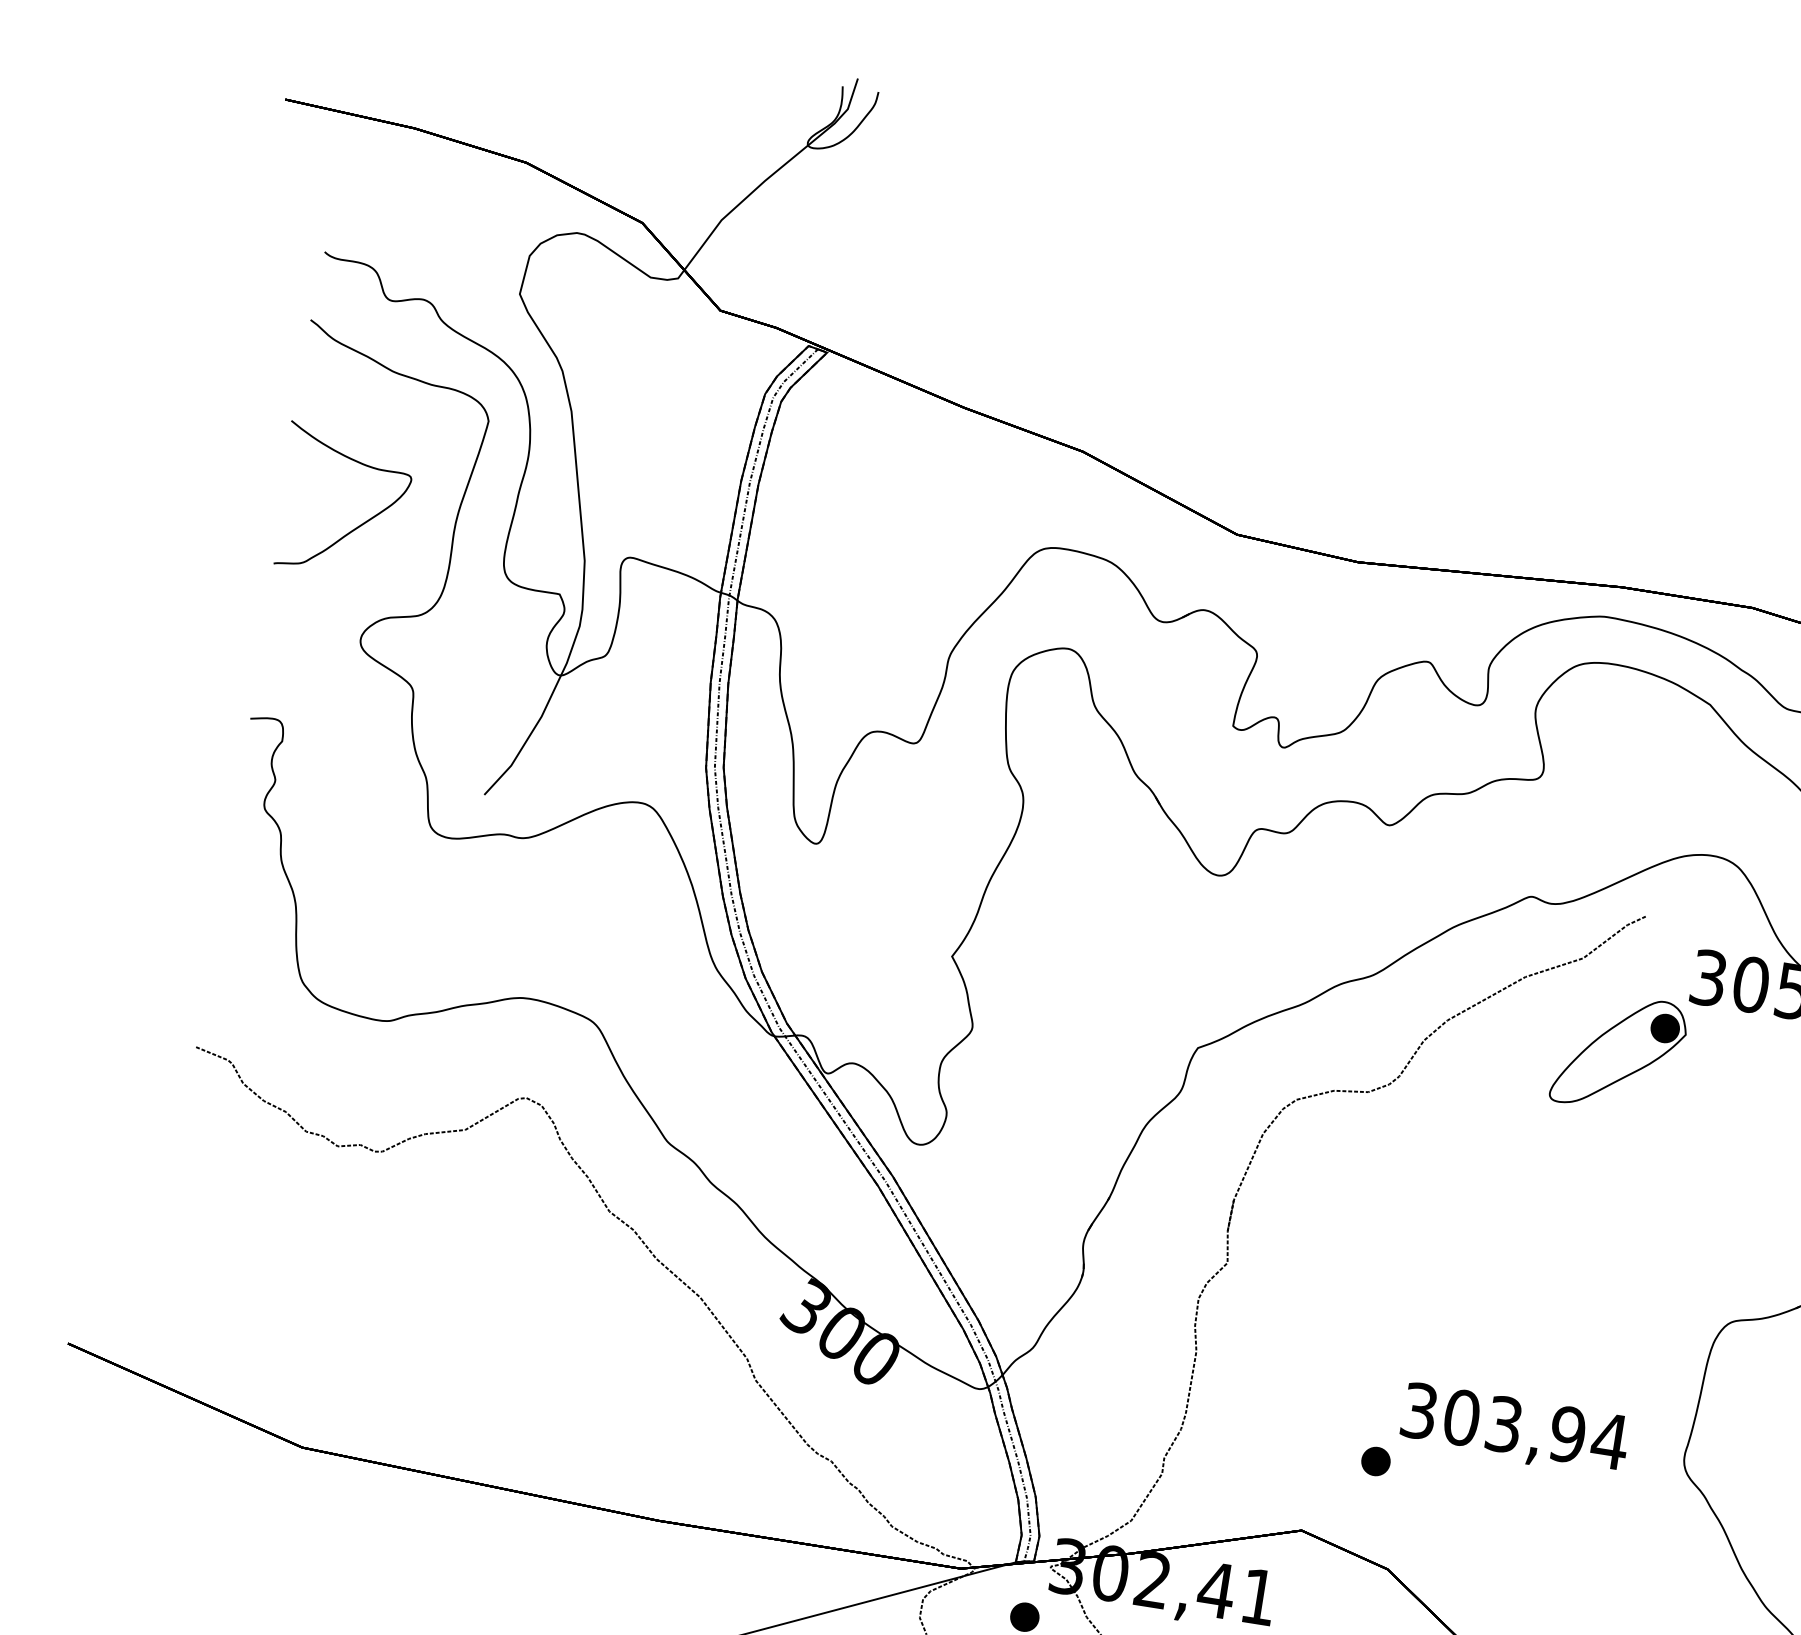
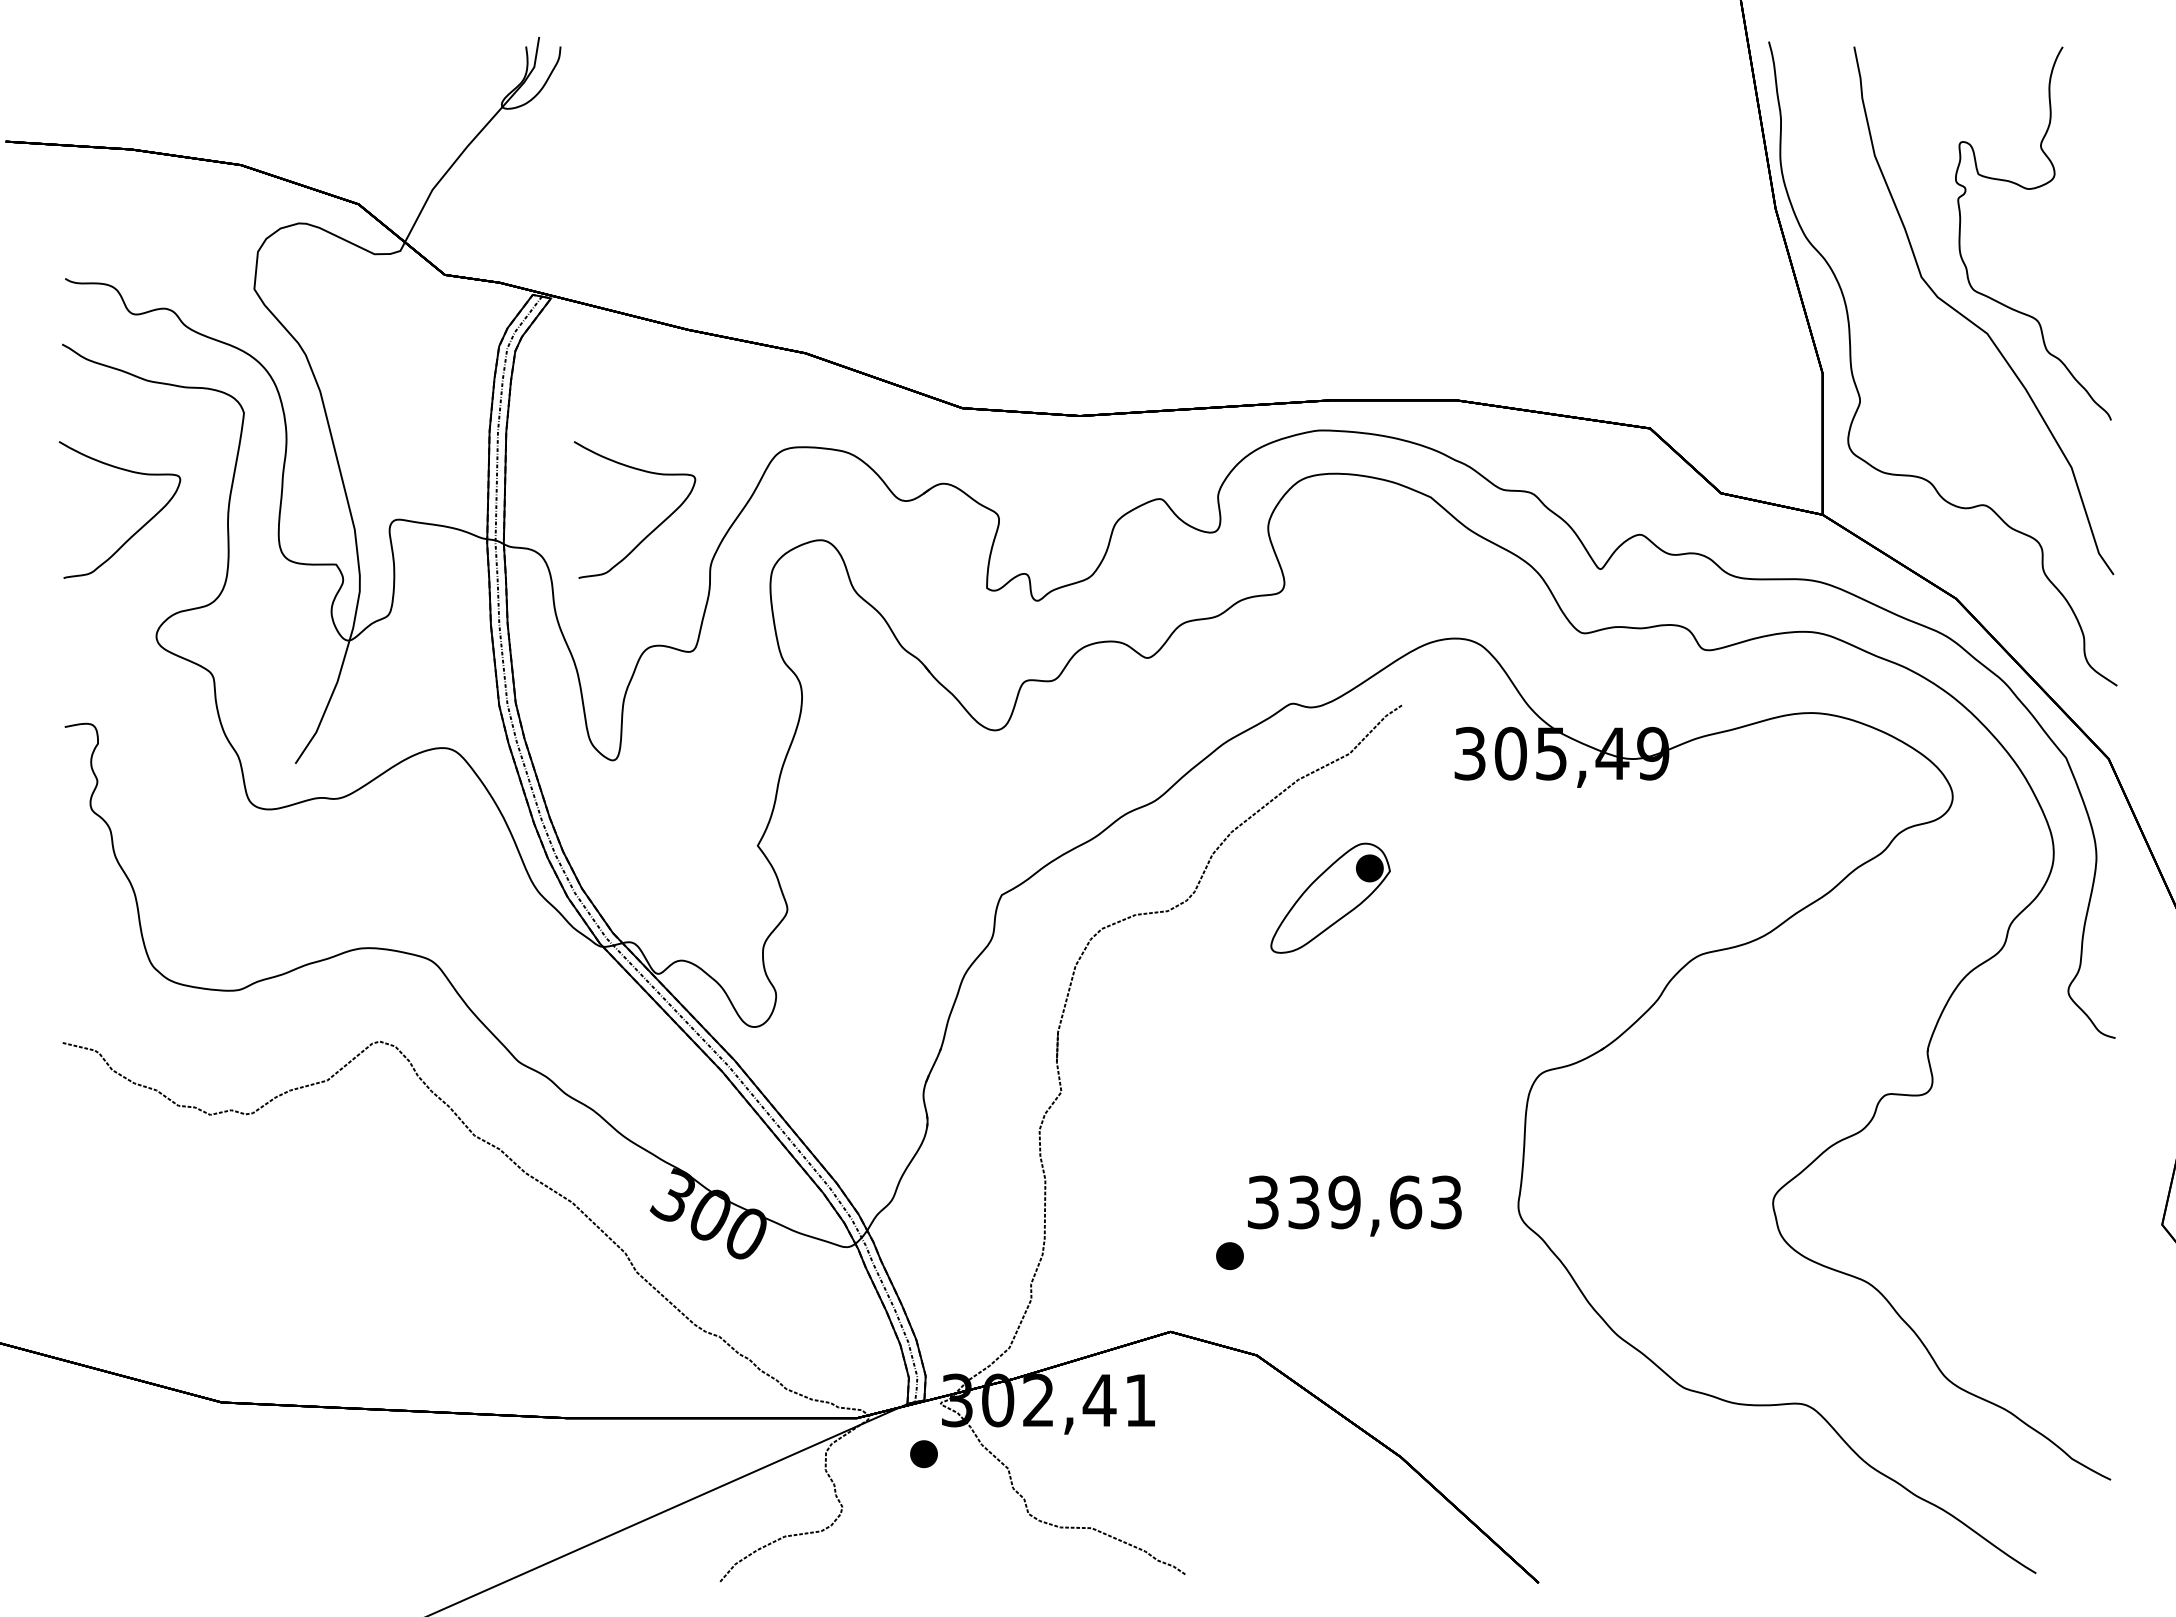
curve: (896, 609) -> (654, 528), added
part: (1619, 1052) -> (1330, 897), moved
text: (1536, 1429) -> (1375, 1202), 303,94 -> 339,63

